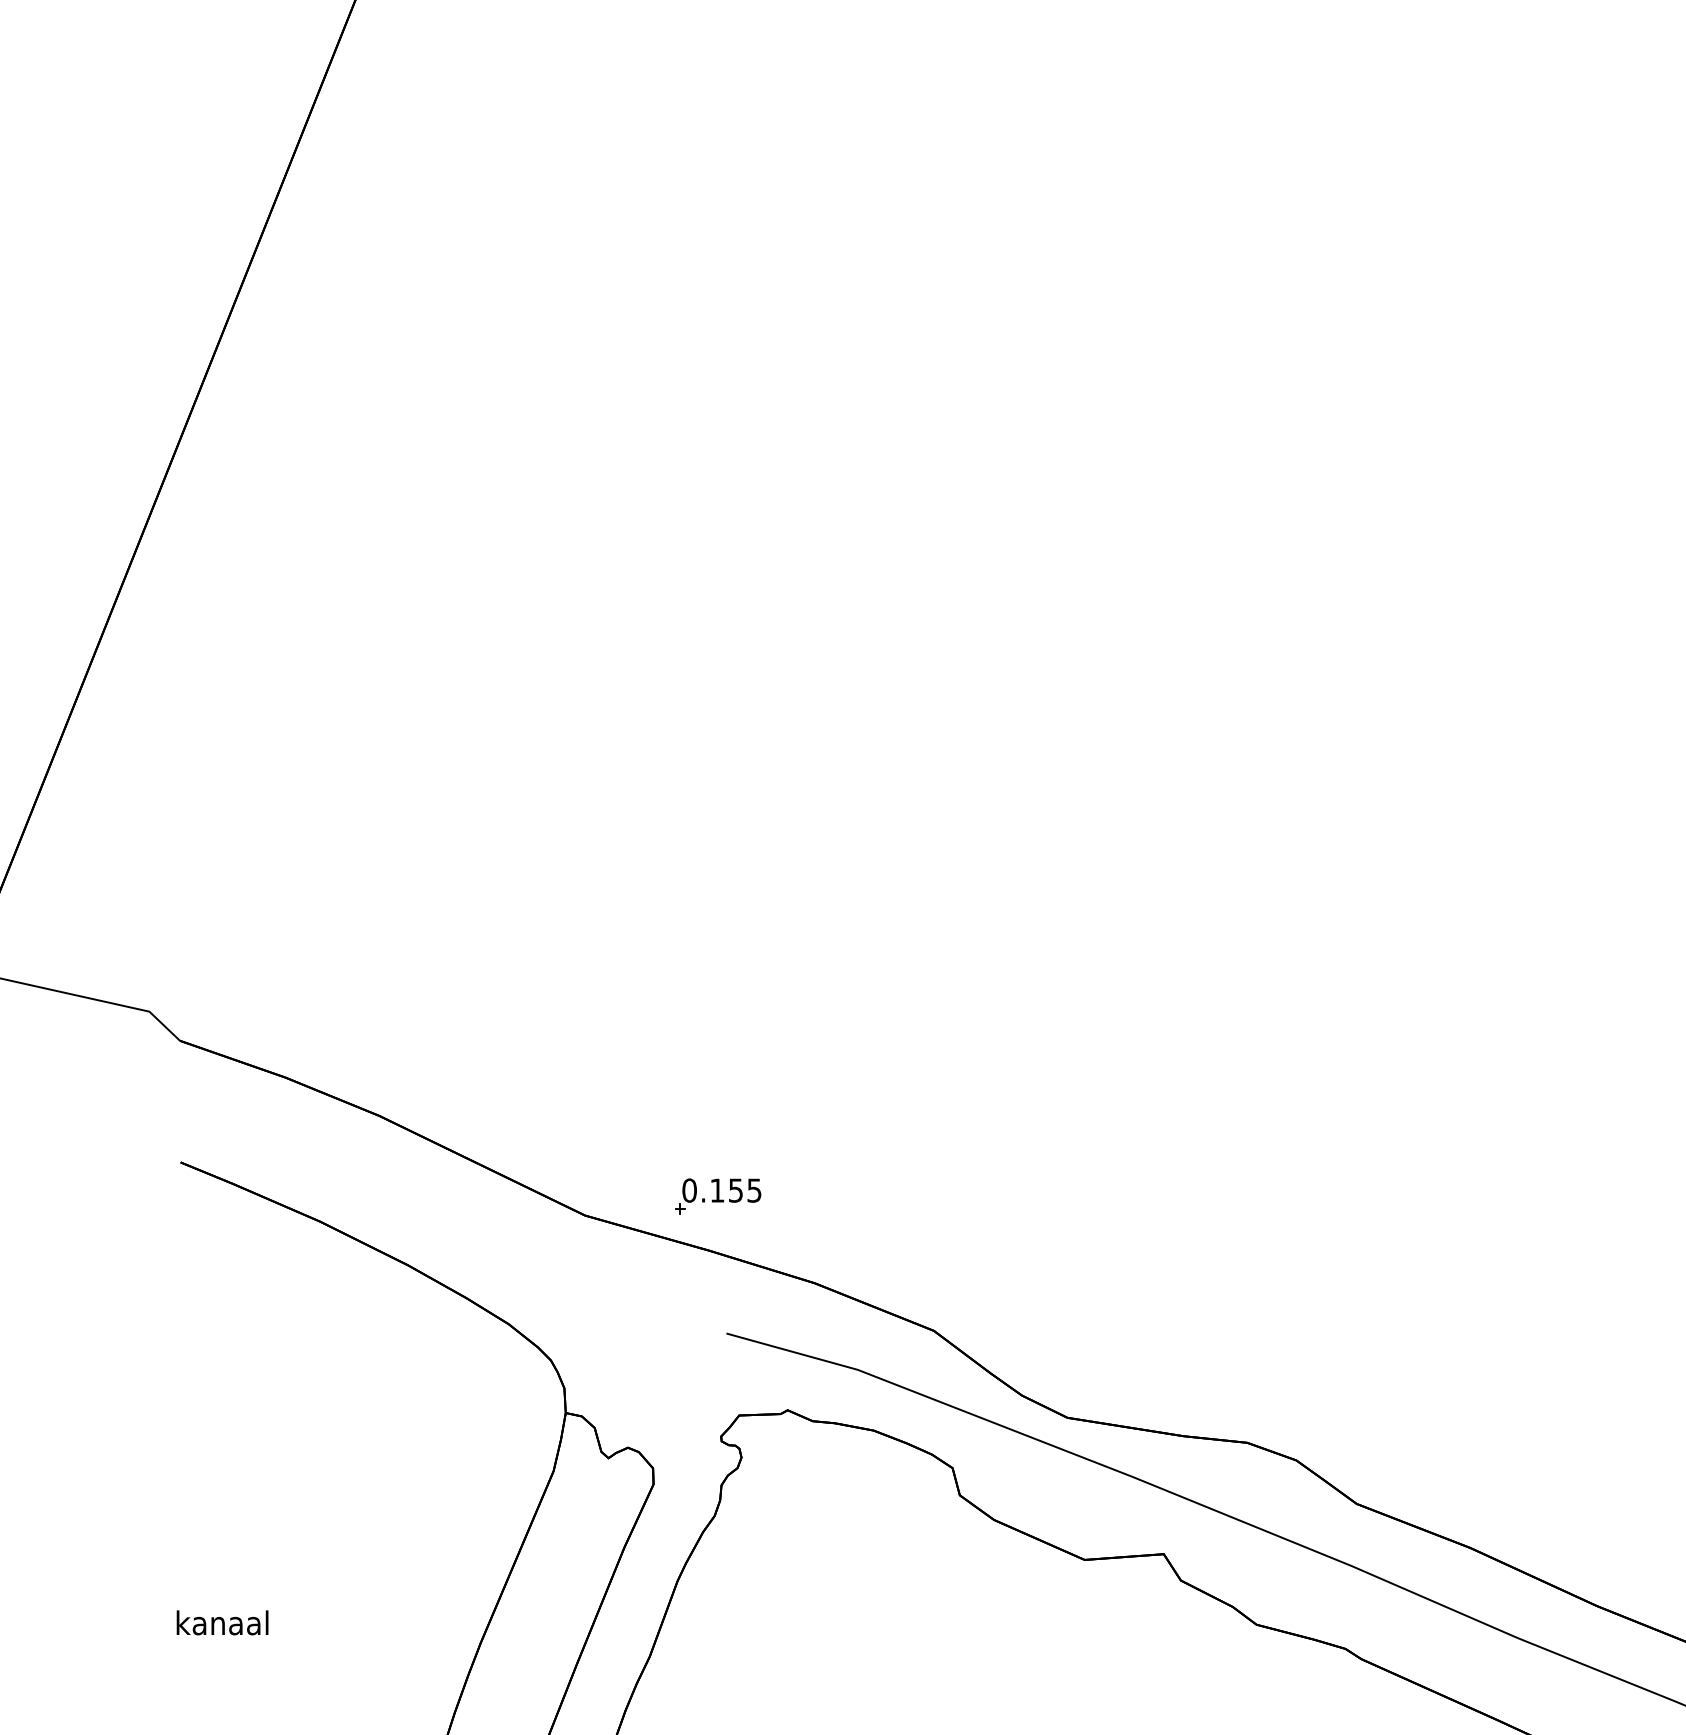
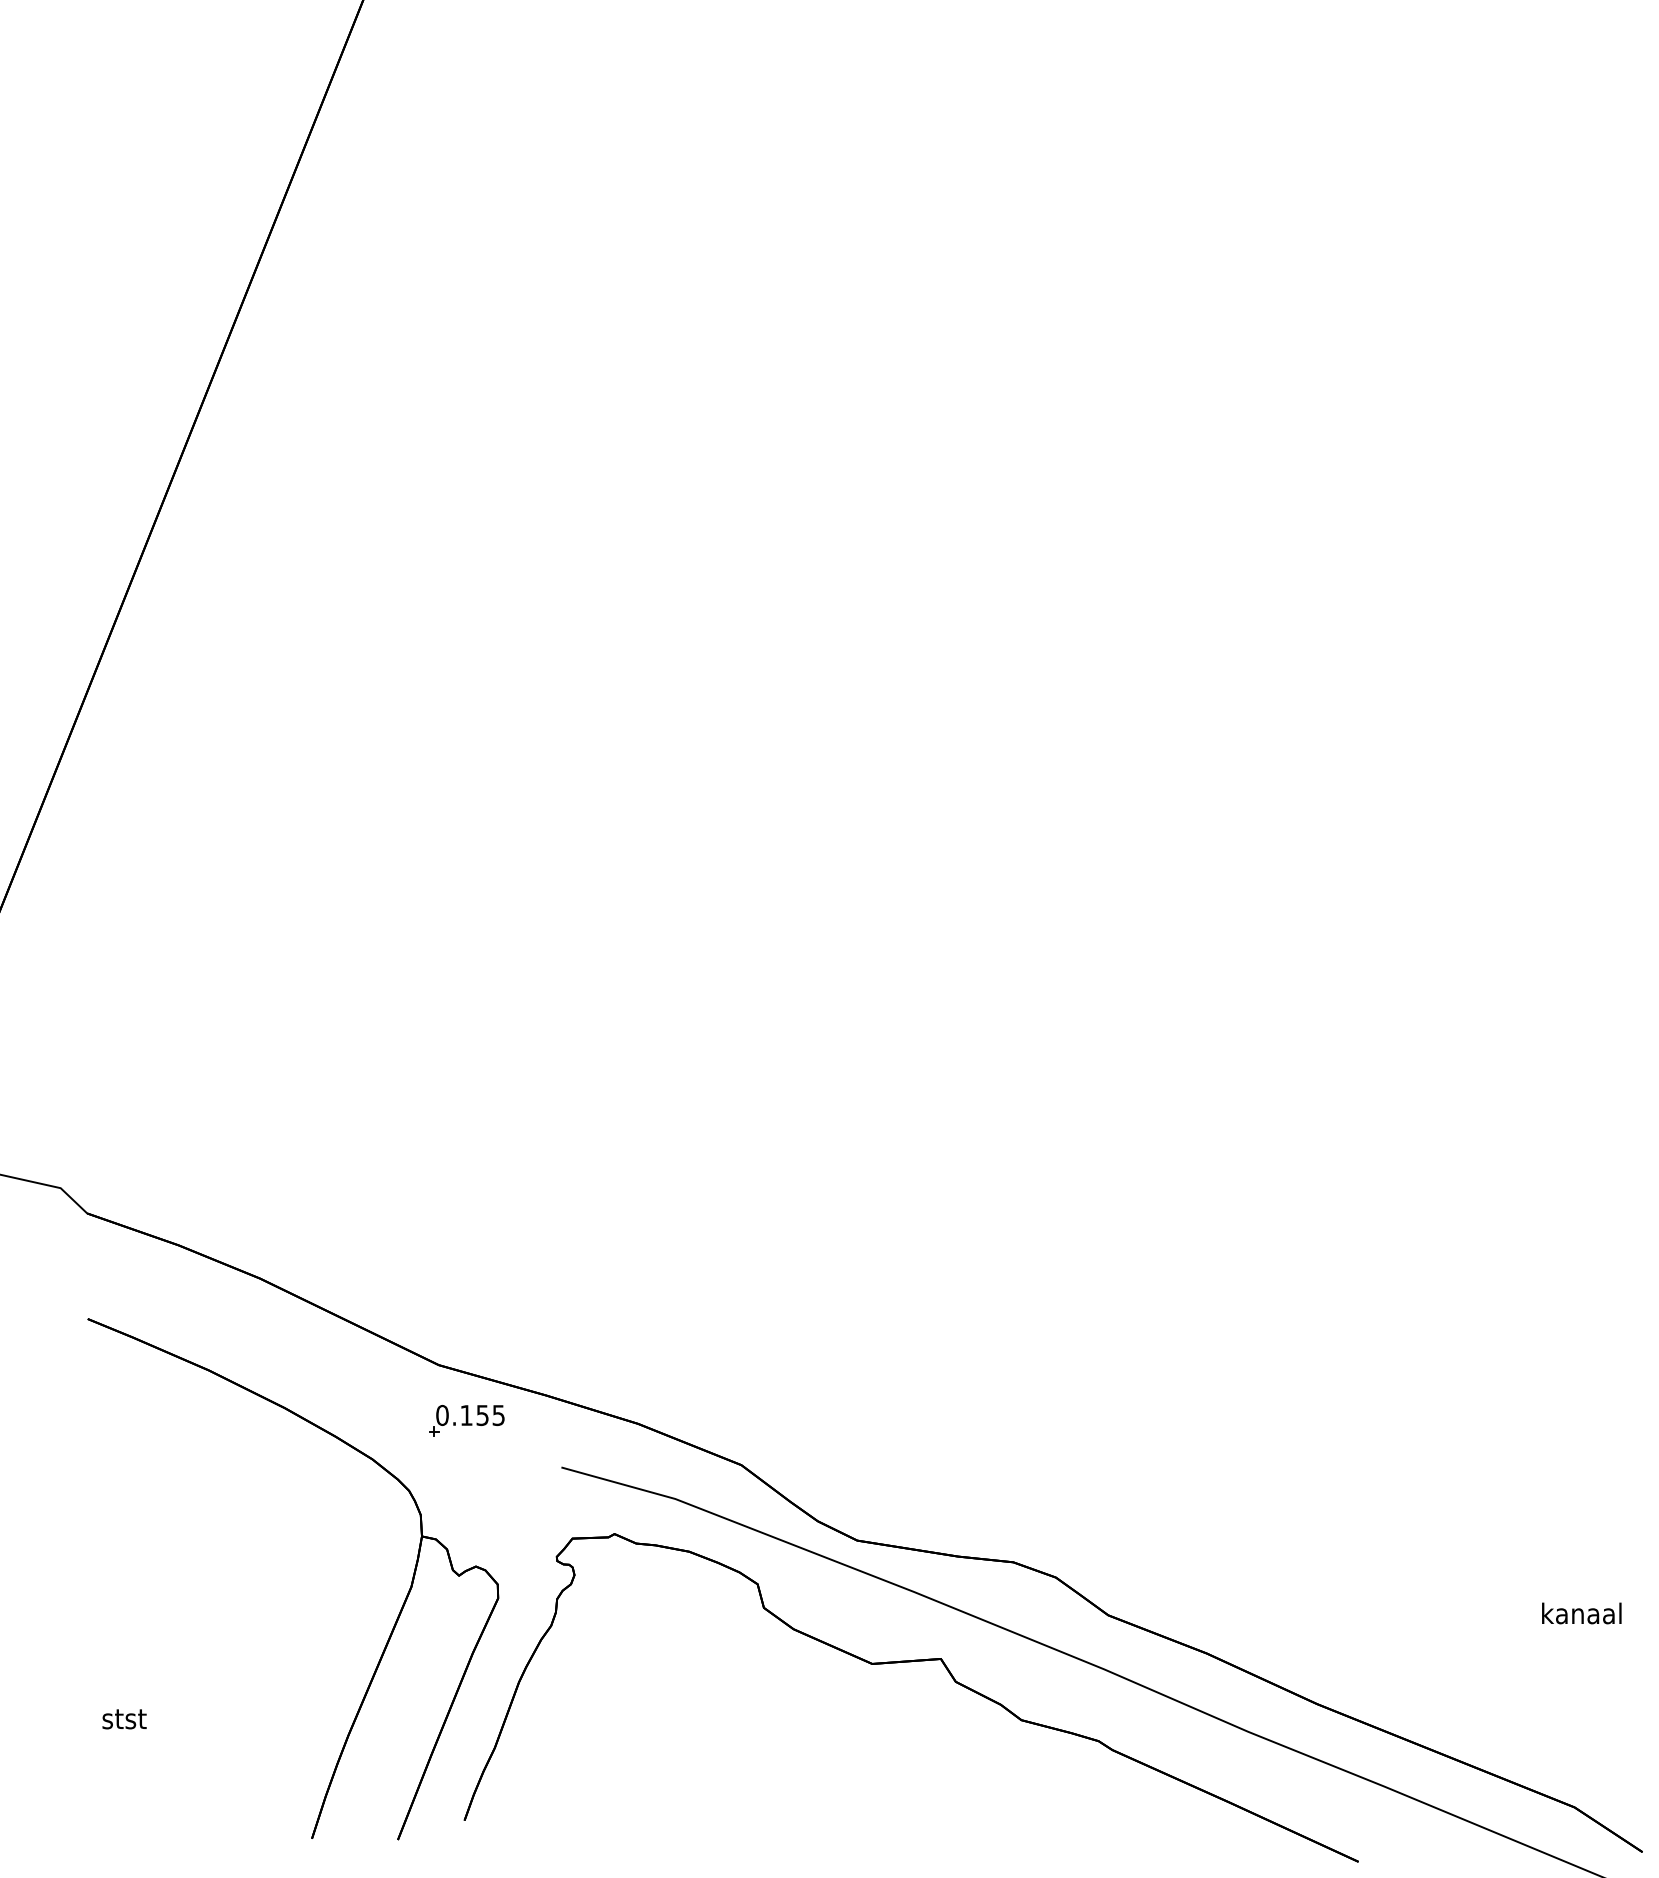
part: (717, 1196) -> (466, 1420), moved
text: (221, 1622) -> (123, 1718), kanaal -> stst

